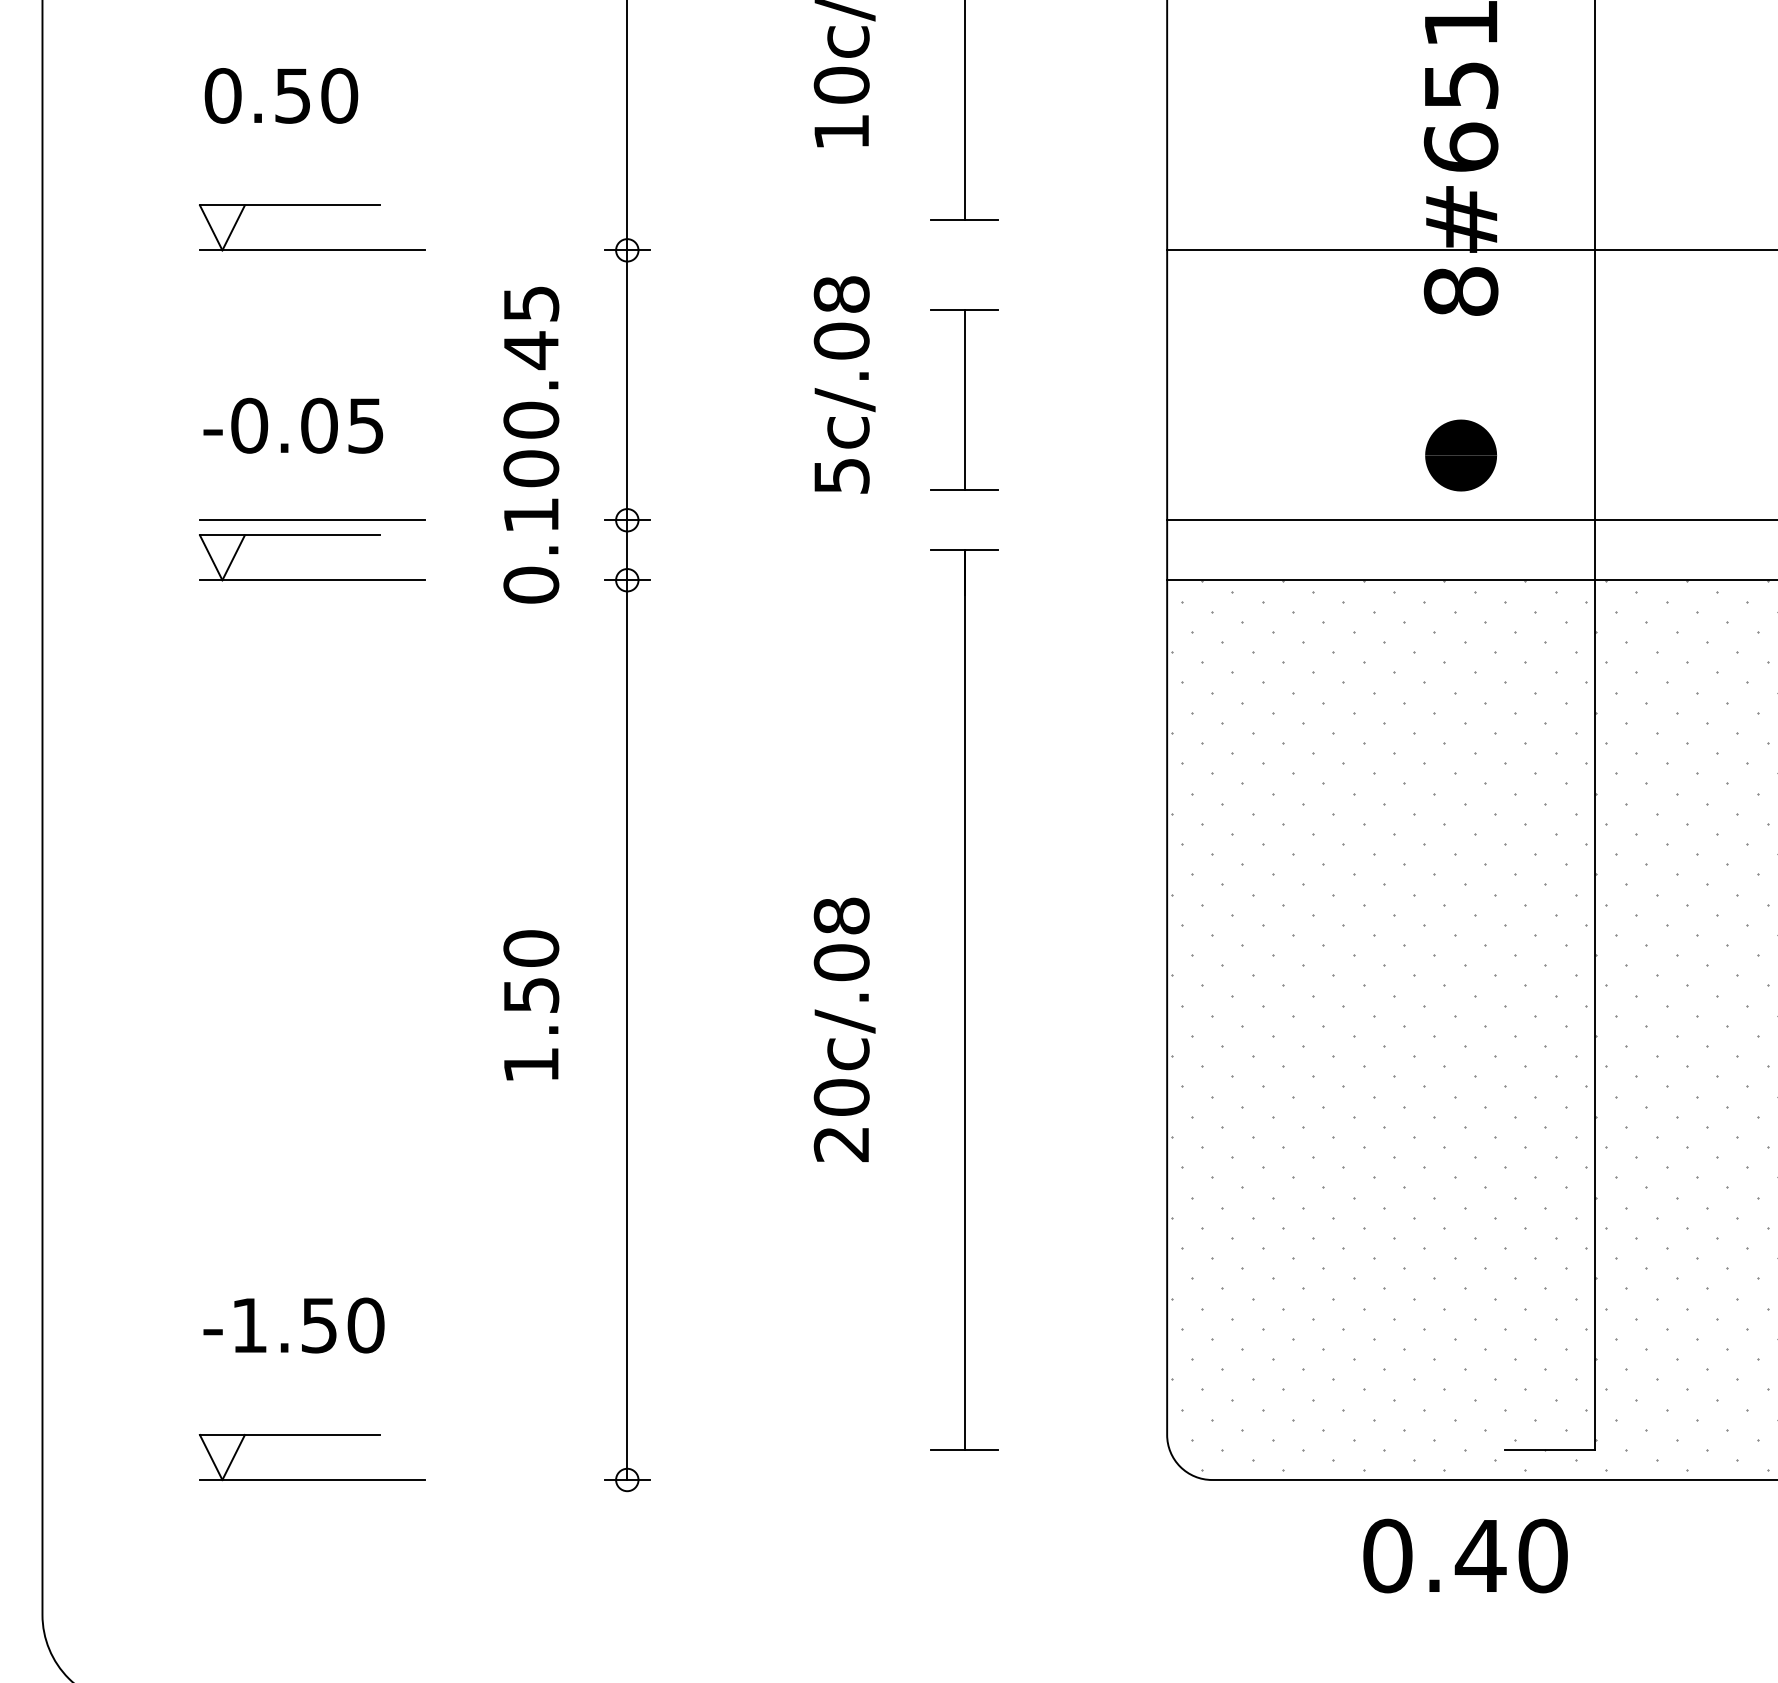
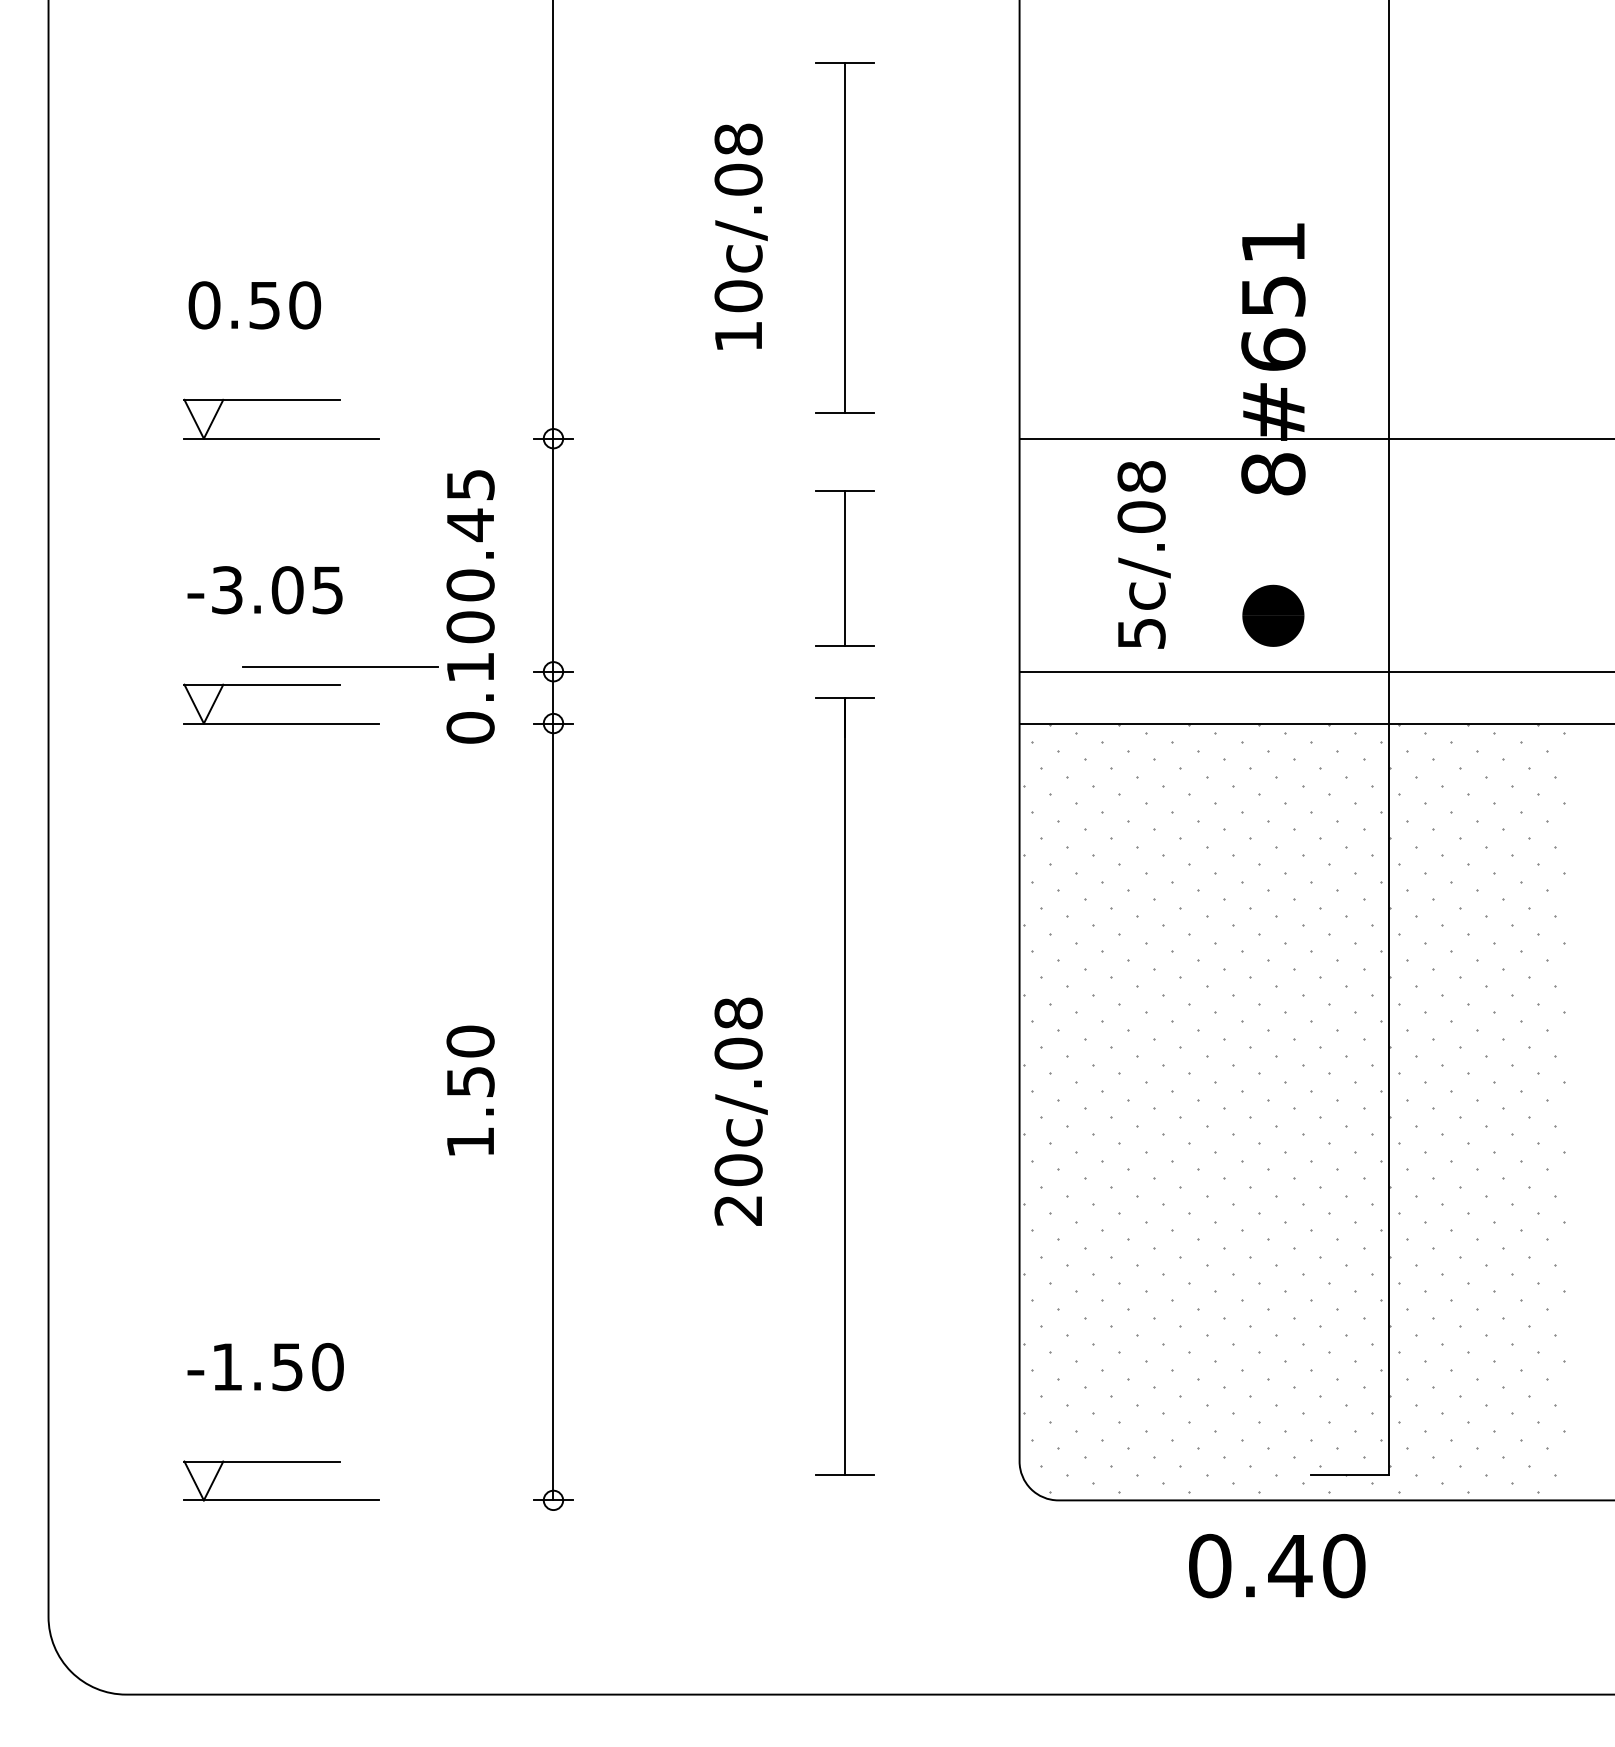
text: (843, 384) -> (1143, 554), moved
text: (249, 426) -> (227, 590), -0.05 -> -3.05
line: (312, 519) -> (340, 666), moved

